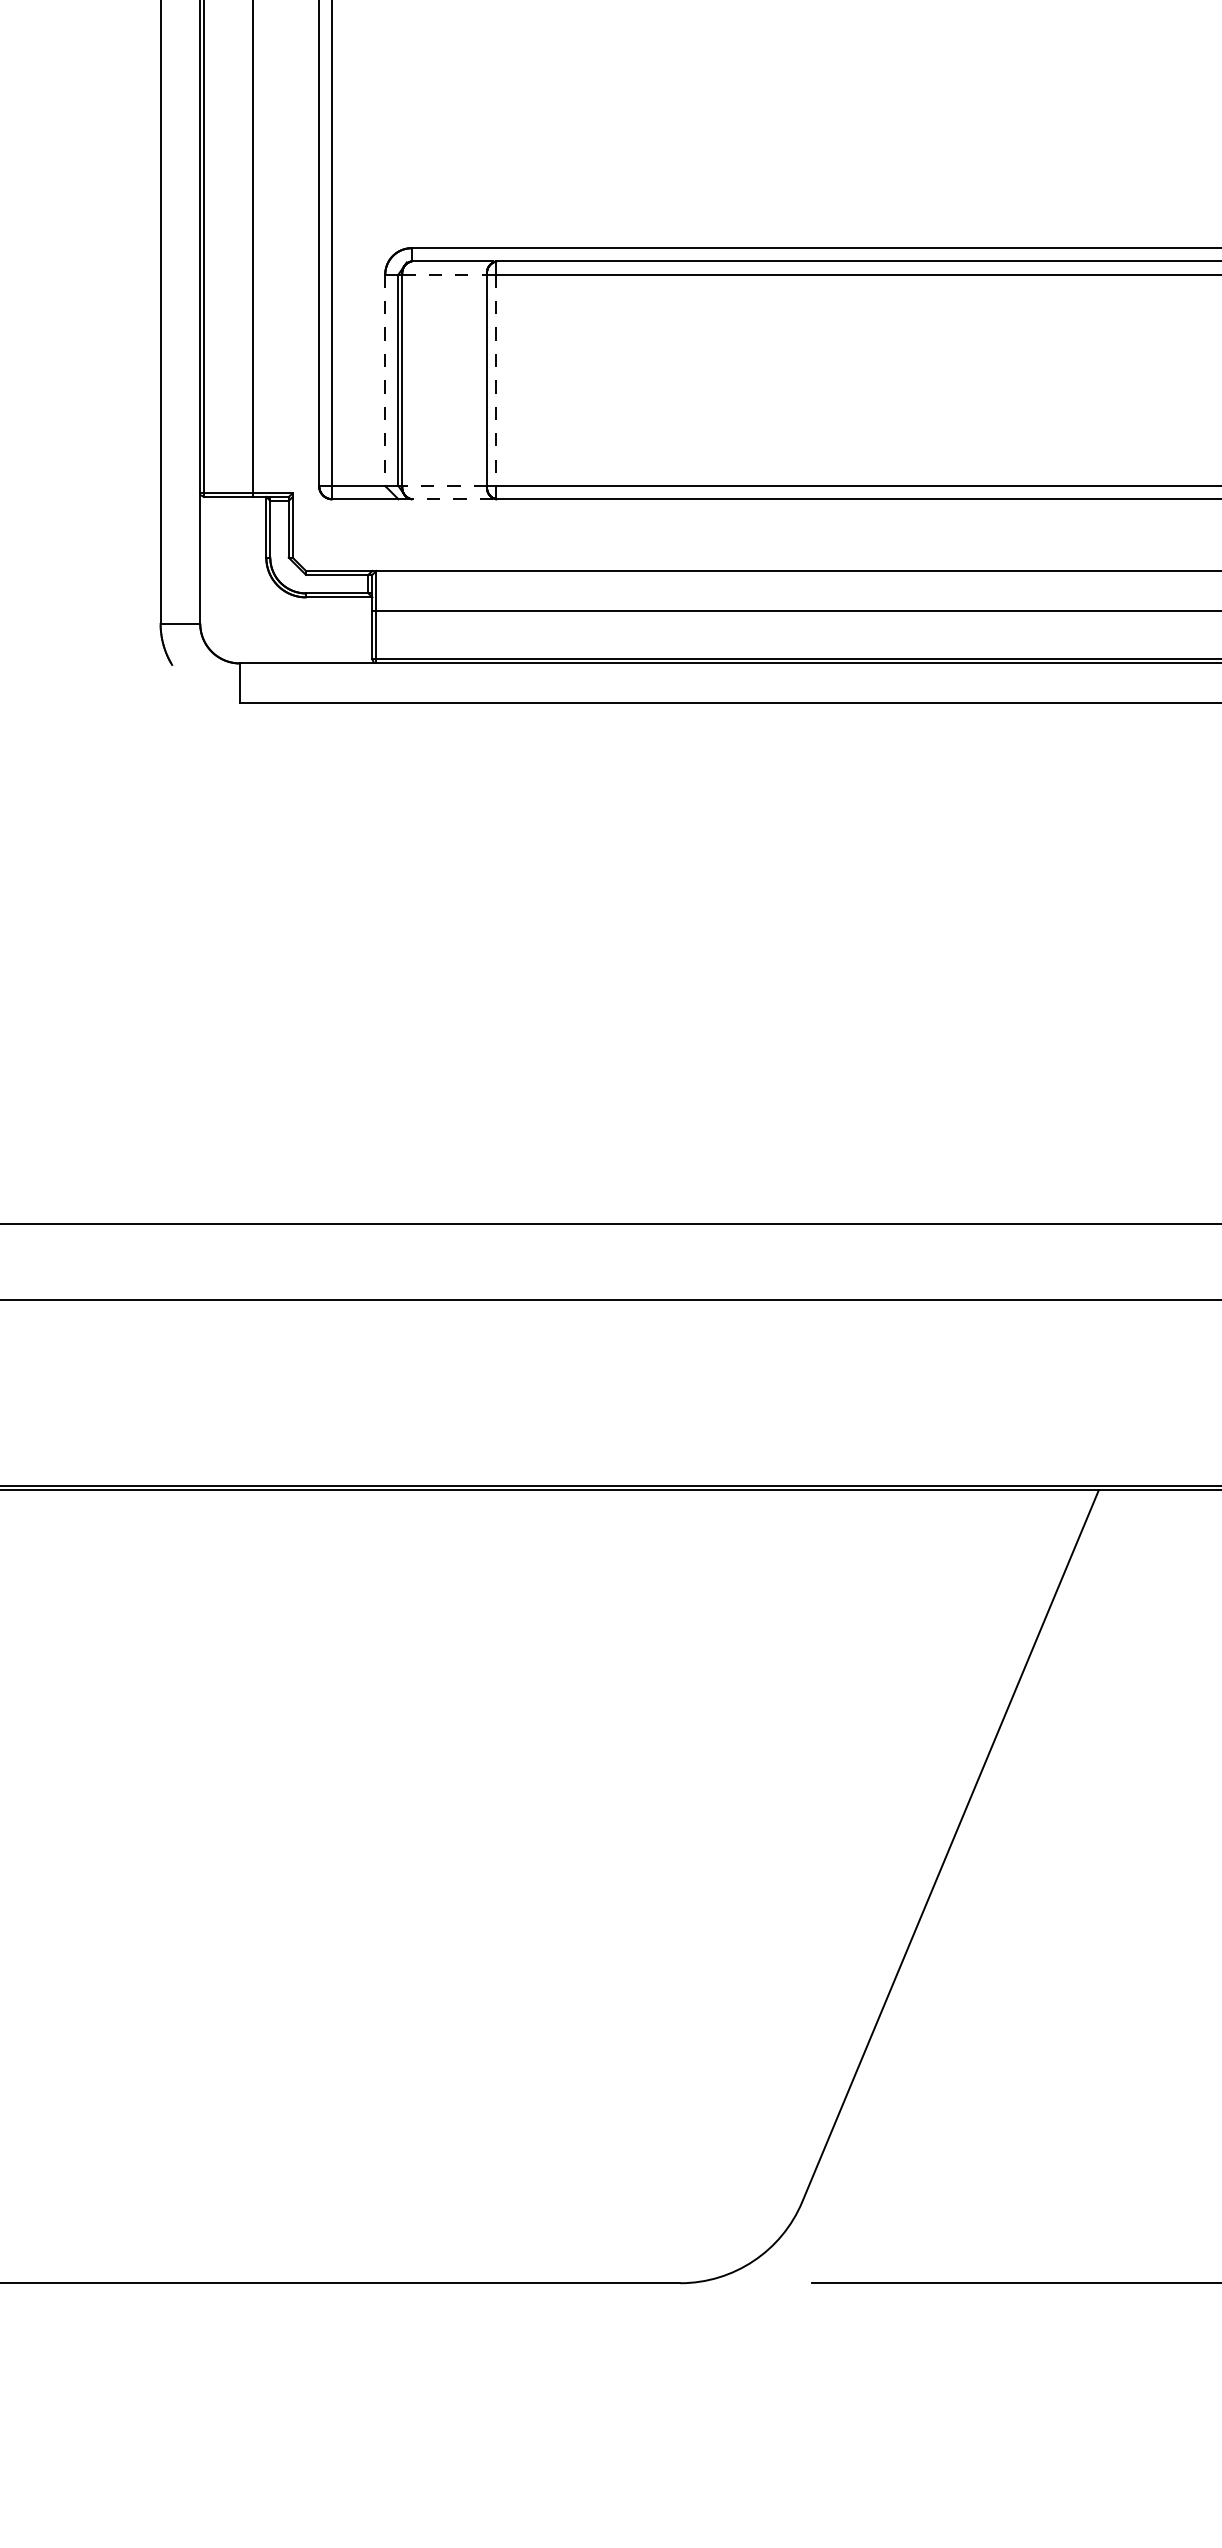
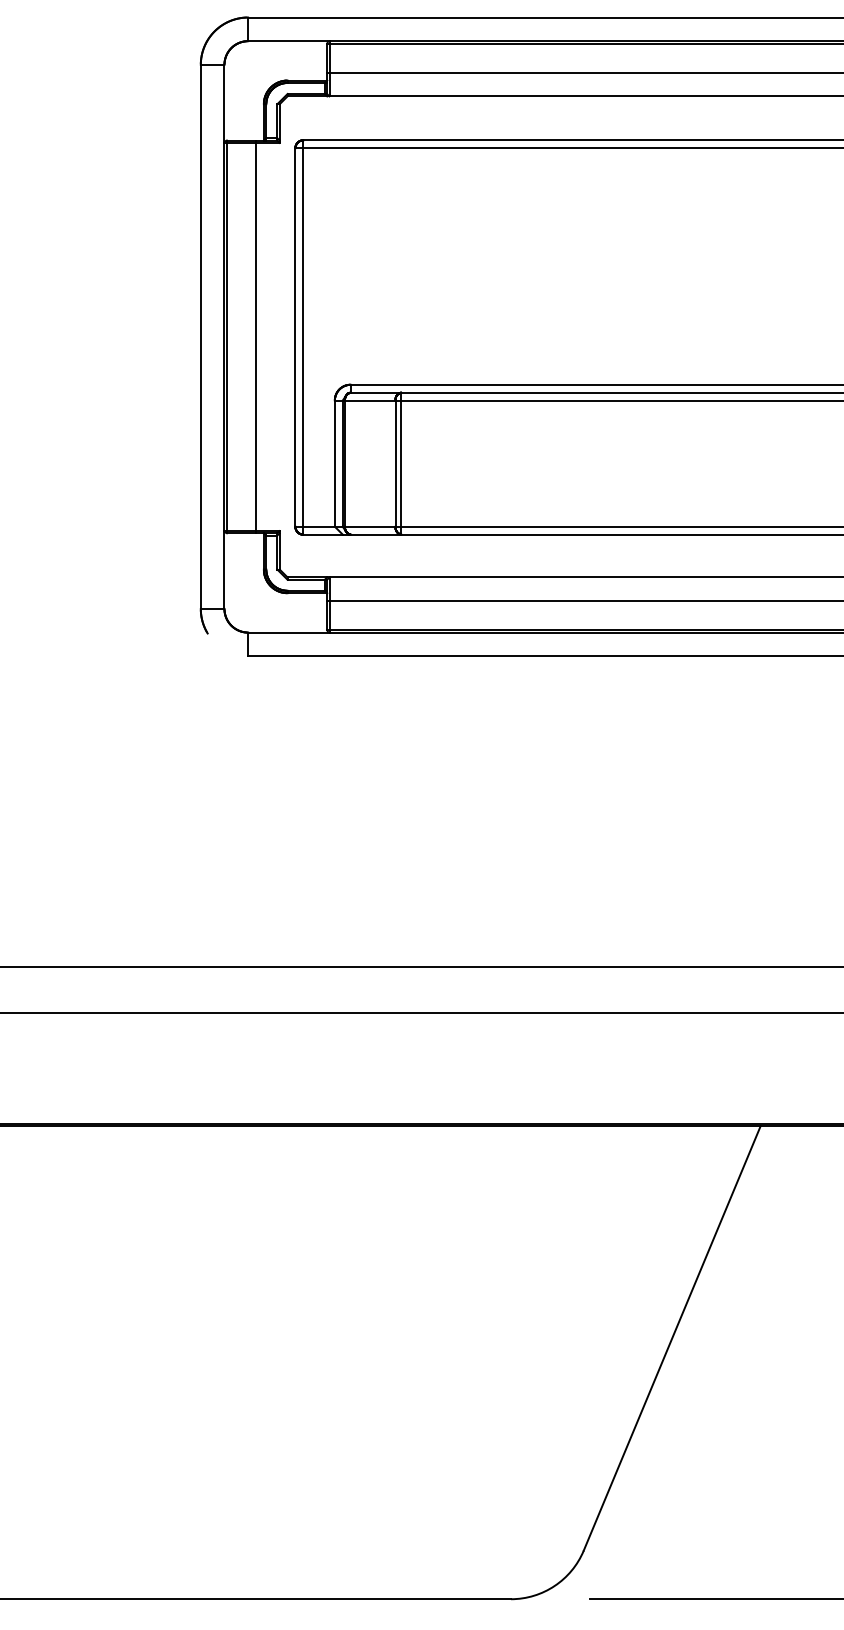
line: (444, 274) -> (370, 400), dashed -> solid
line: (384, 381) -> (334, 464), dashed -> solid
line: (496, 381) -> (401, 464), dashed -> solid
line: (443, 485) -> (369, 526), dashed -> solid
line: (451, 499) -> (374, 534), dashed -> solid

